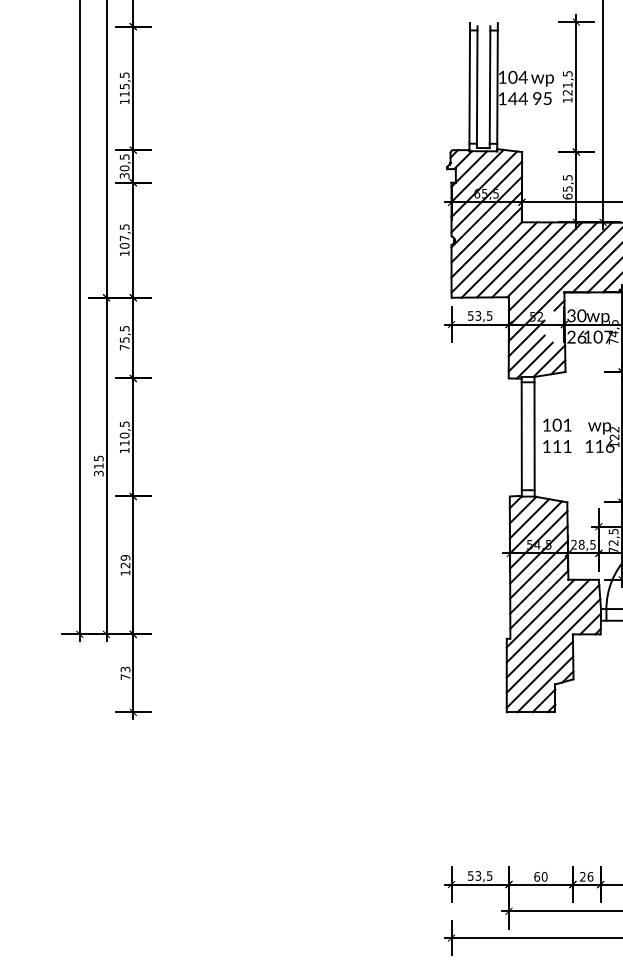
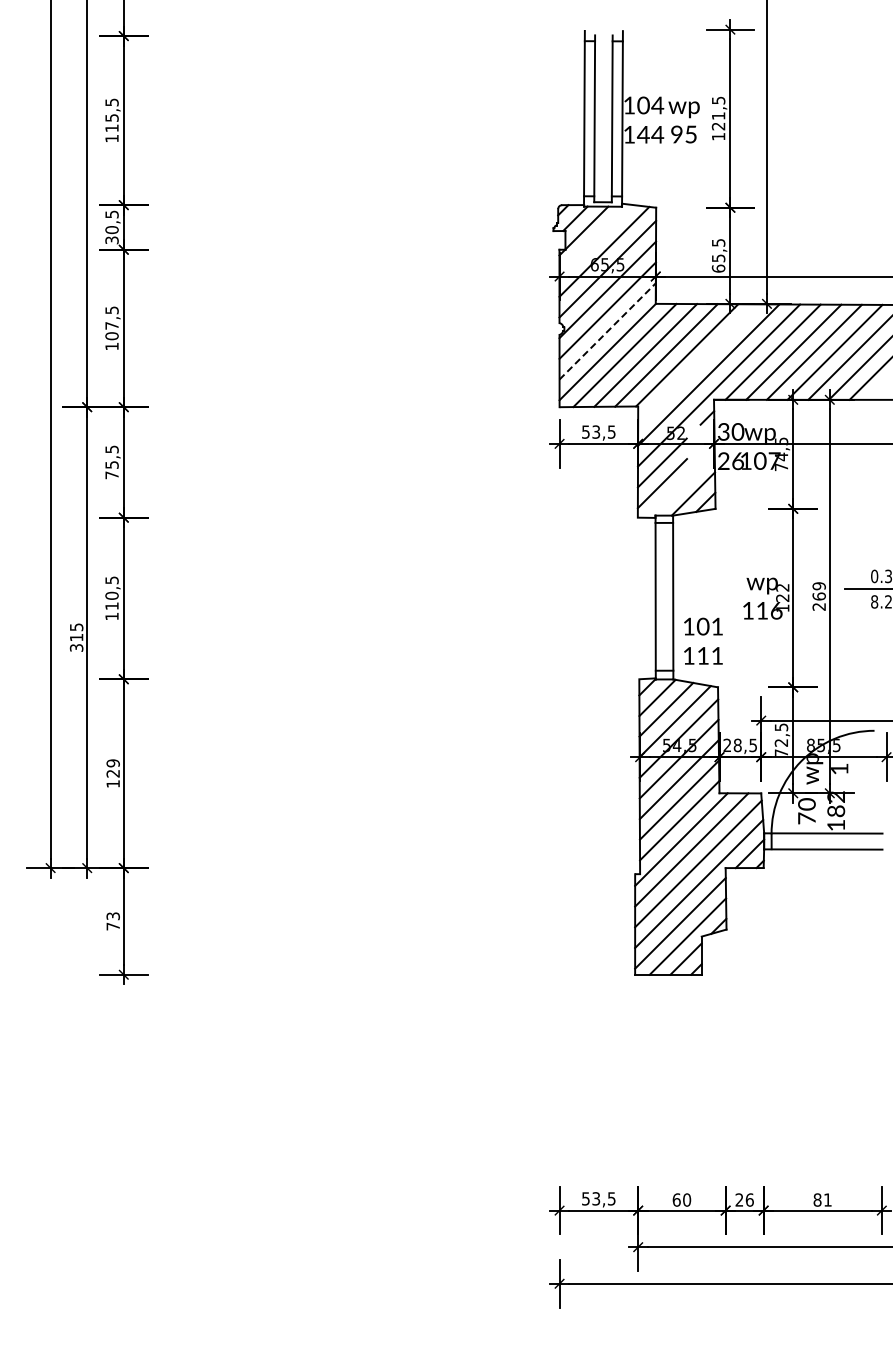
line: (477, 176) -> (594, 240), removed
line: (487, 242) -> (608, 331), solid -> dashed
line: (553, 266) -> (698, 364), removed
line: (534, 360) -> (673, 492), removed
text: (557, 435) -> (703, 640), moved

